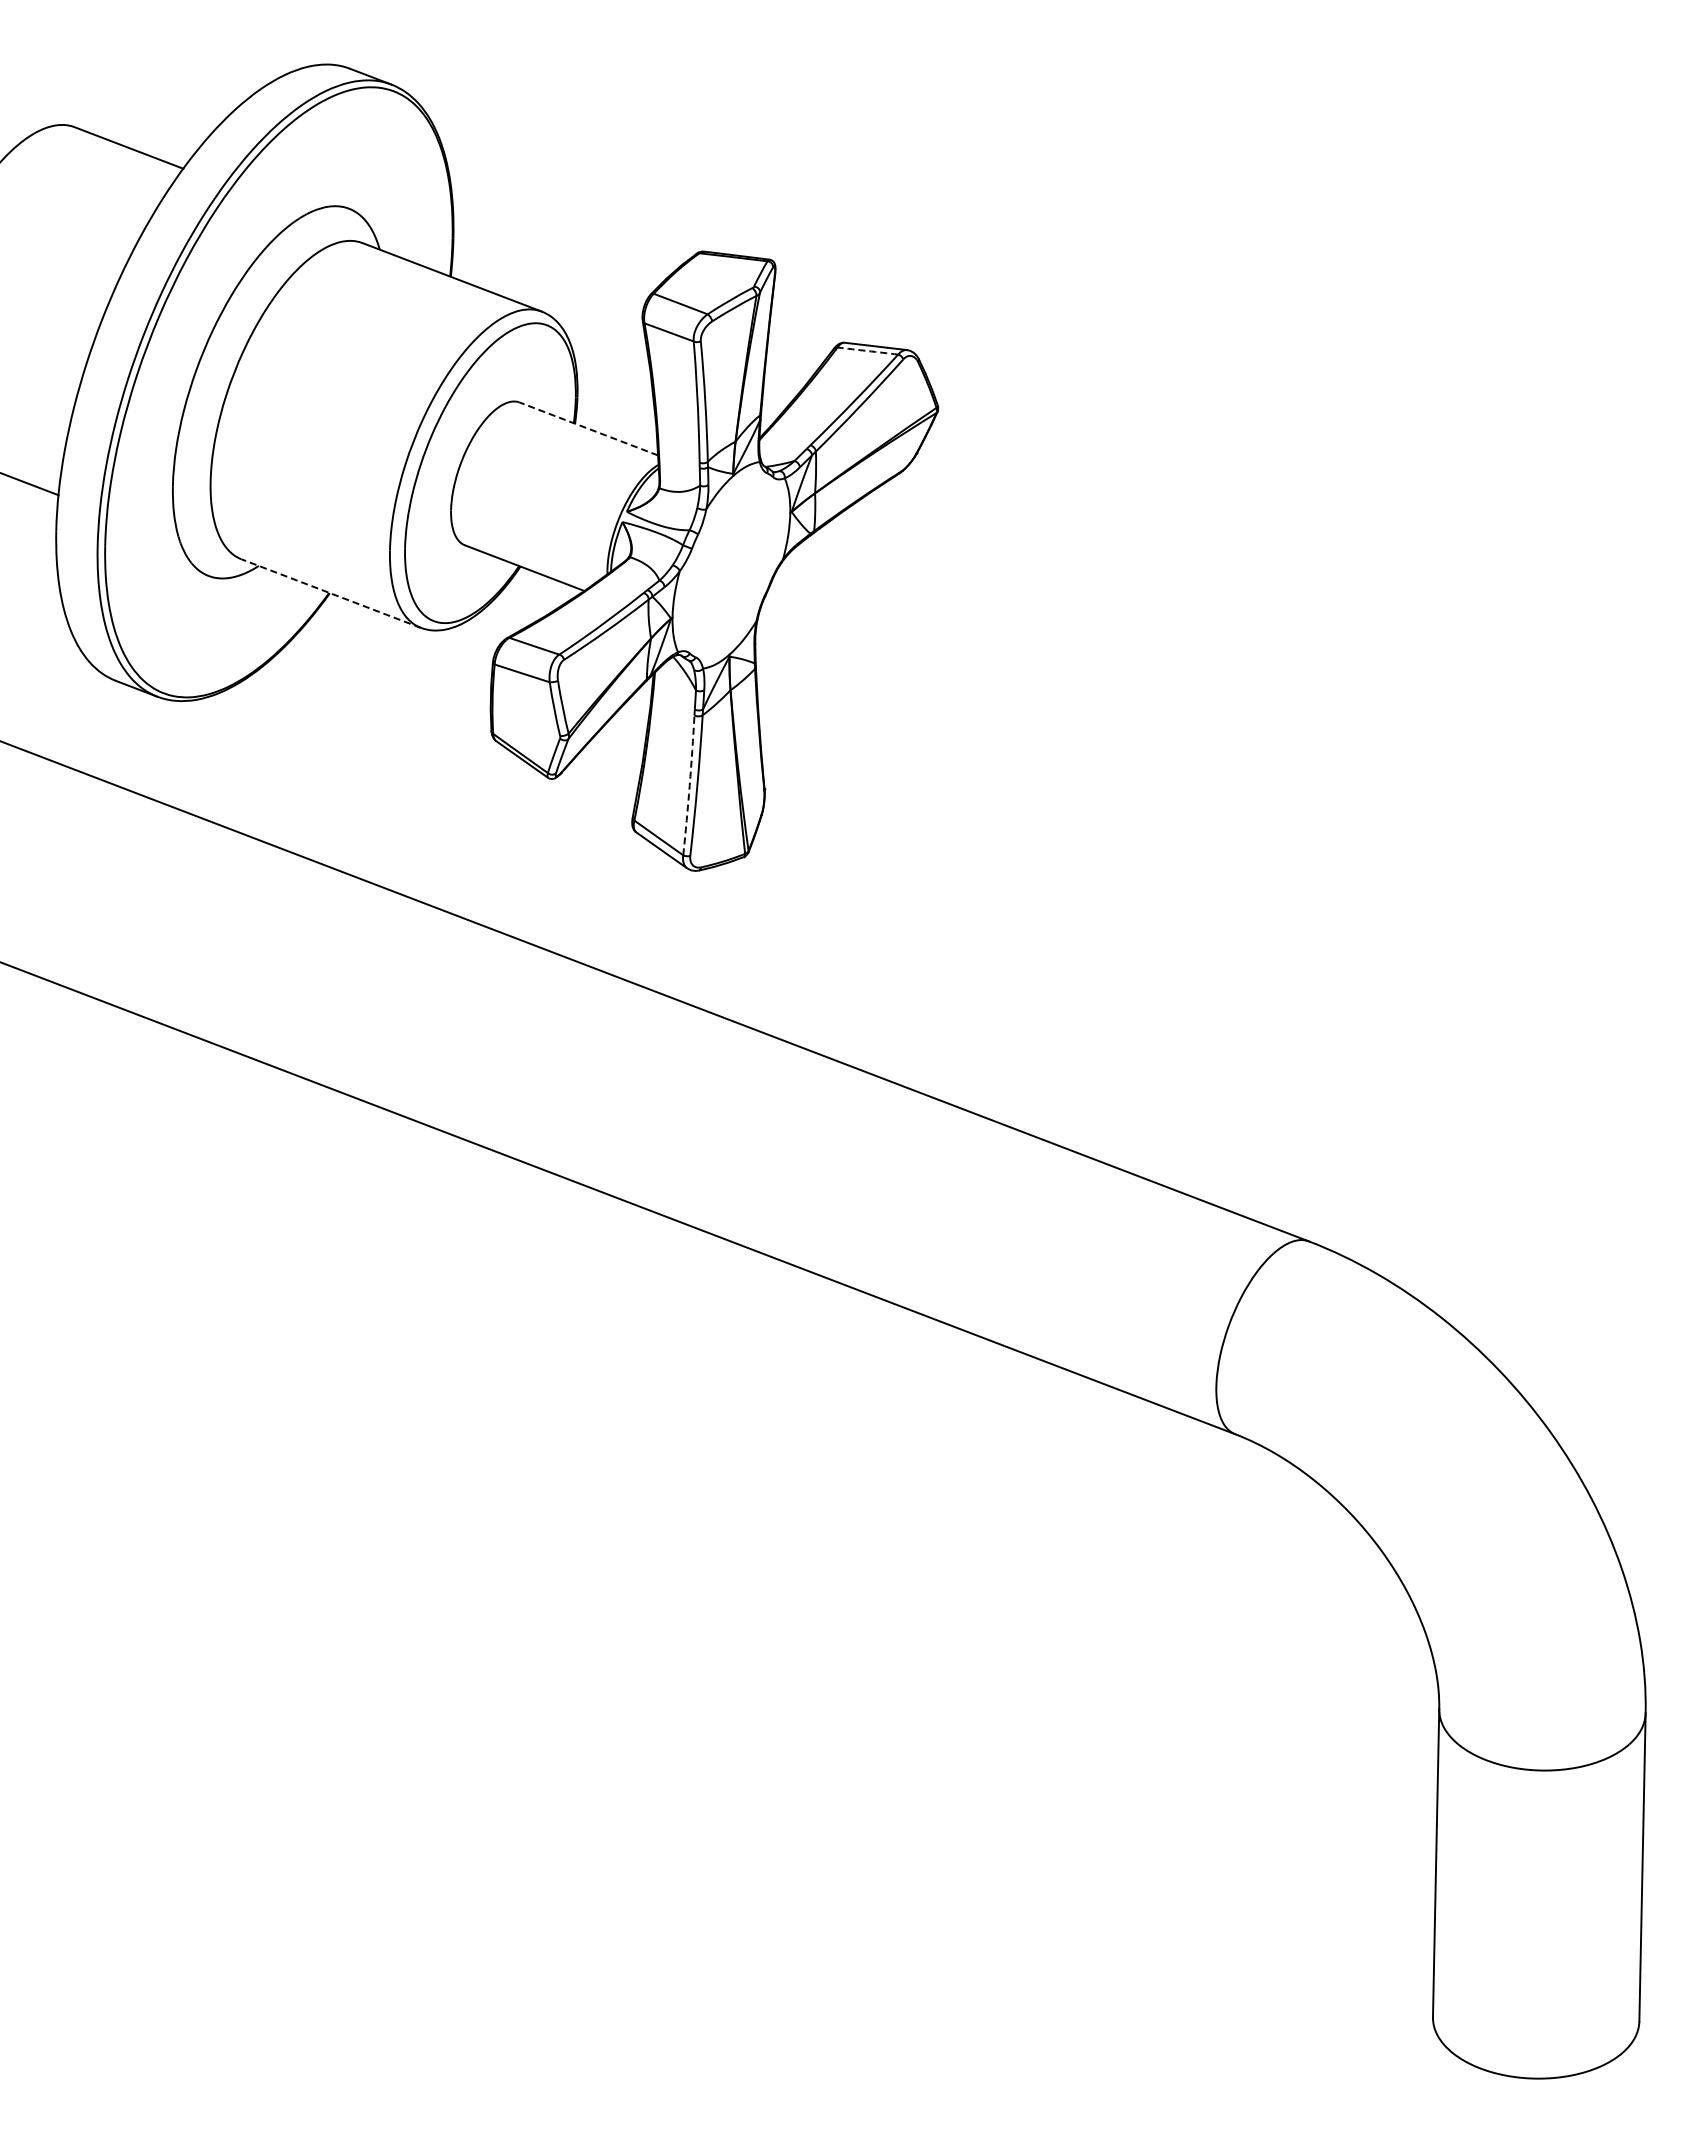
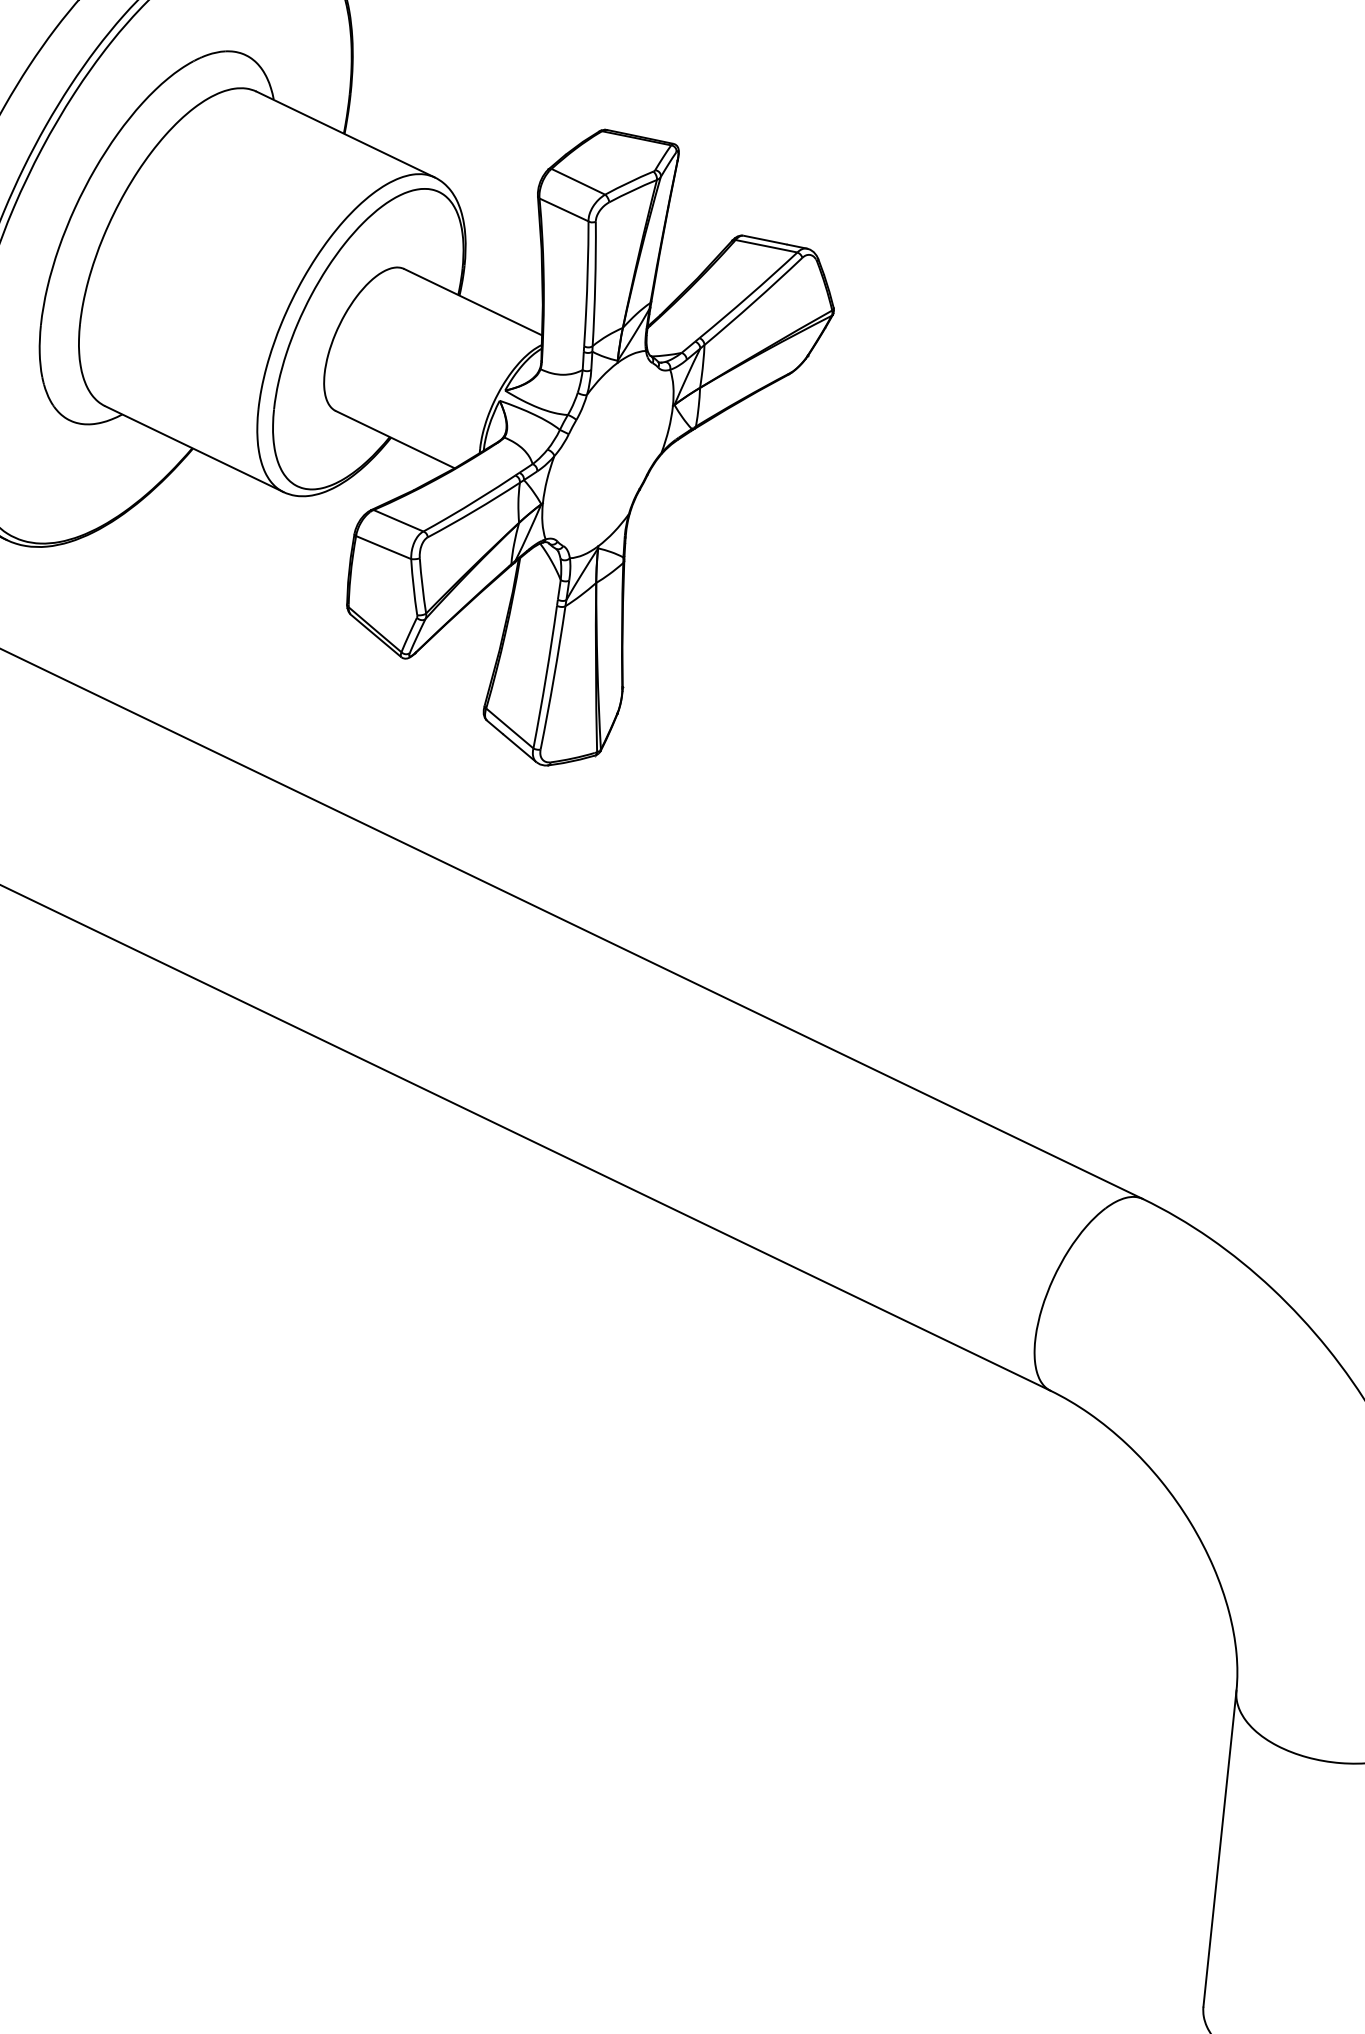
arc: (867, 351) -> (766, 246), dashed -> solid
line: (588, 428) -> (472, 301), dashed -> solid
line: (330, 593) -> (193, 448), dashed -> solid
arc: (689, 785) -> (545, 677), dashed -> solid

